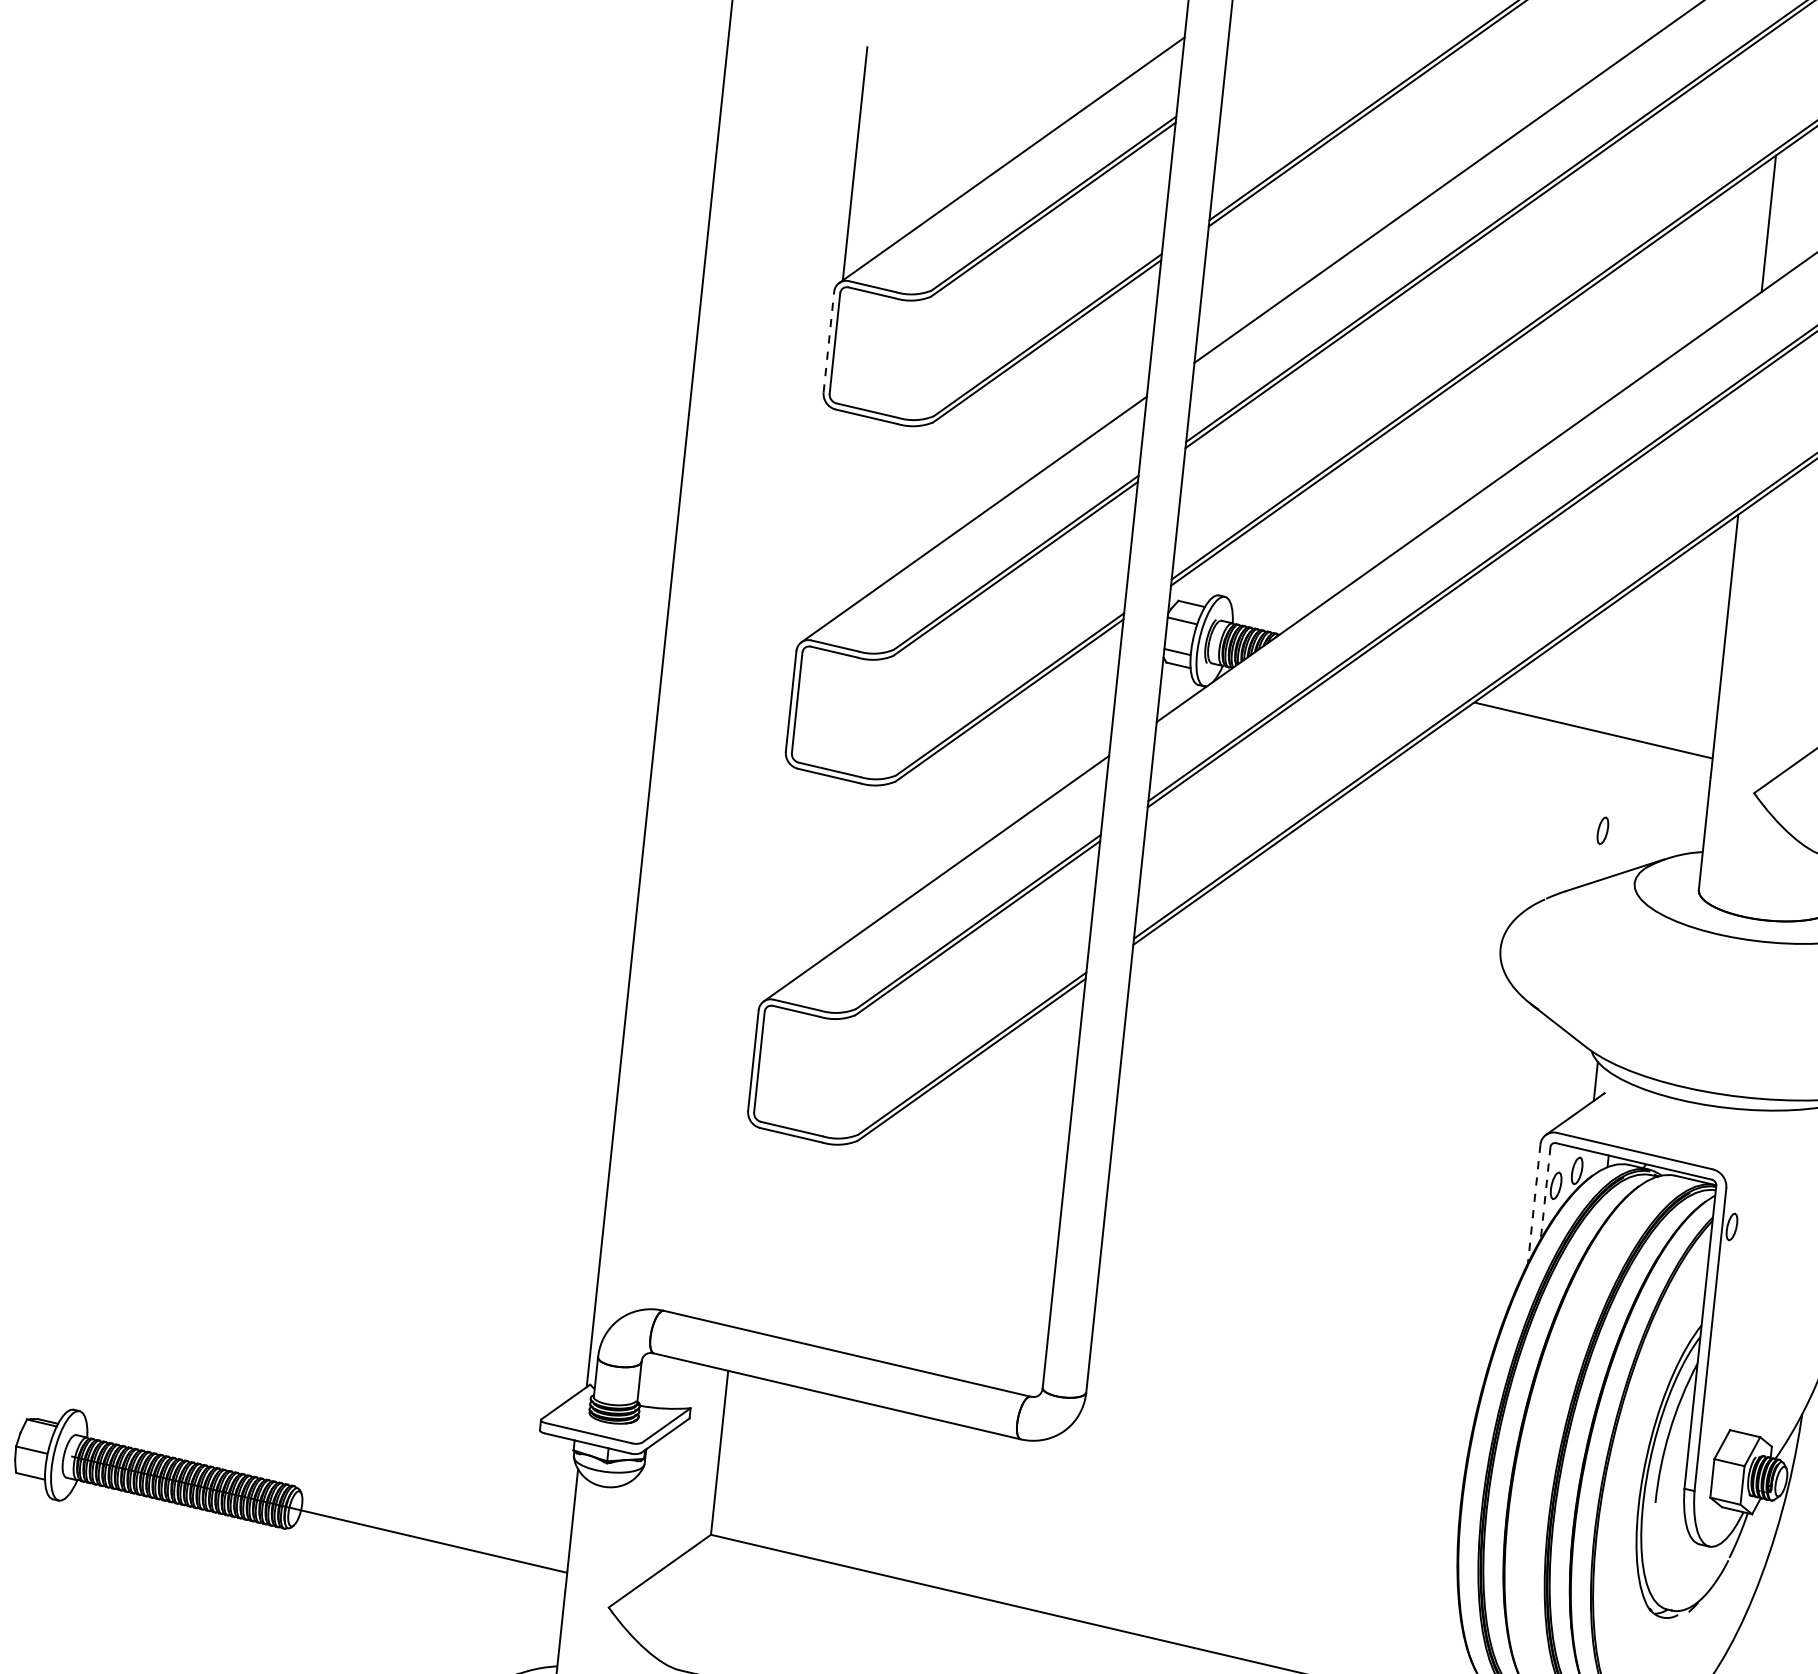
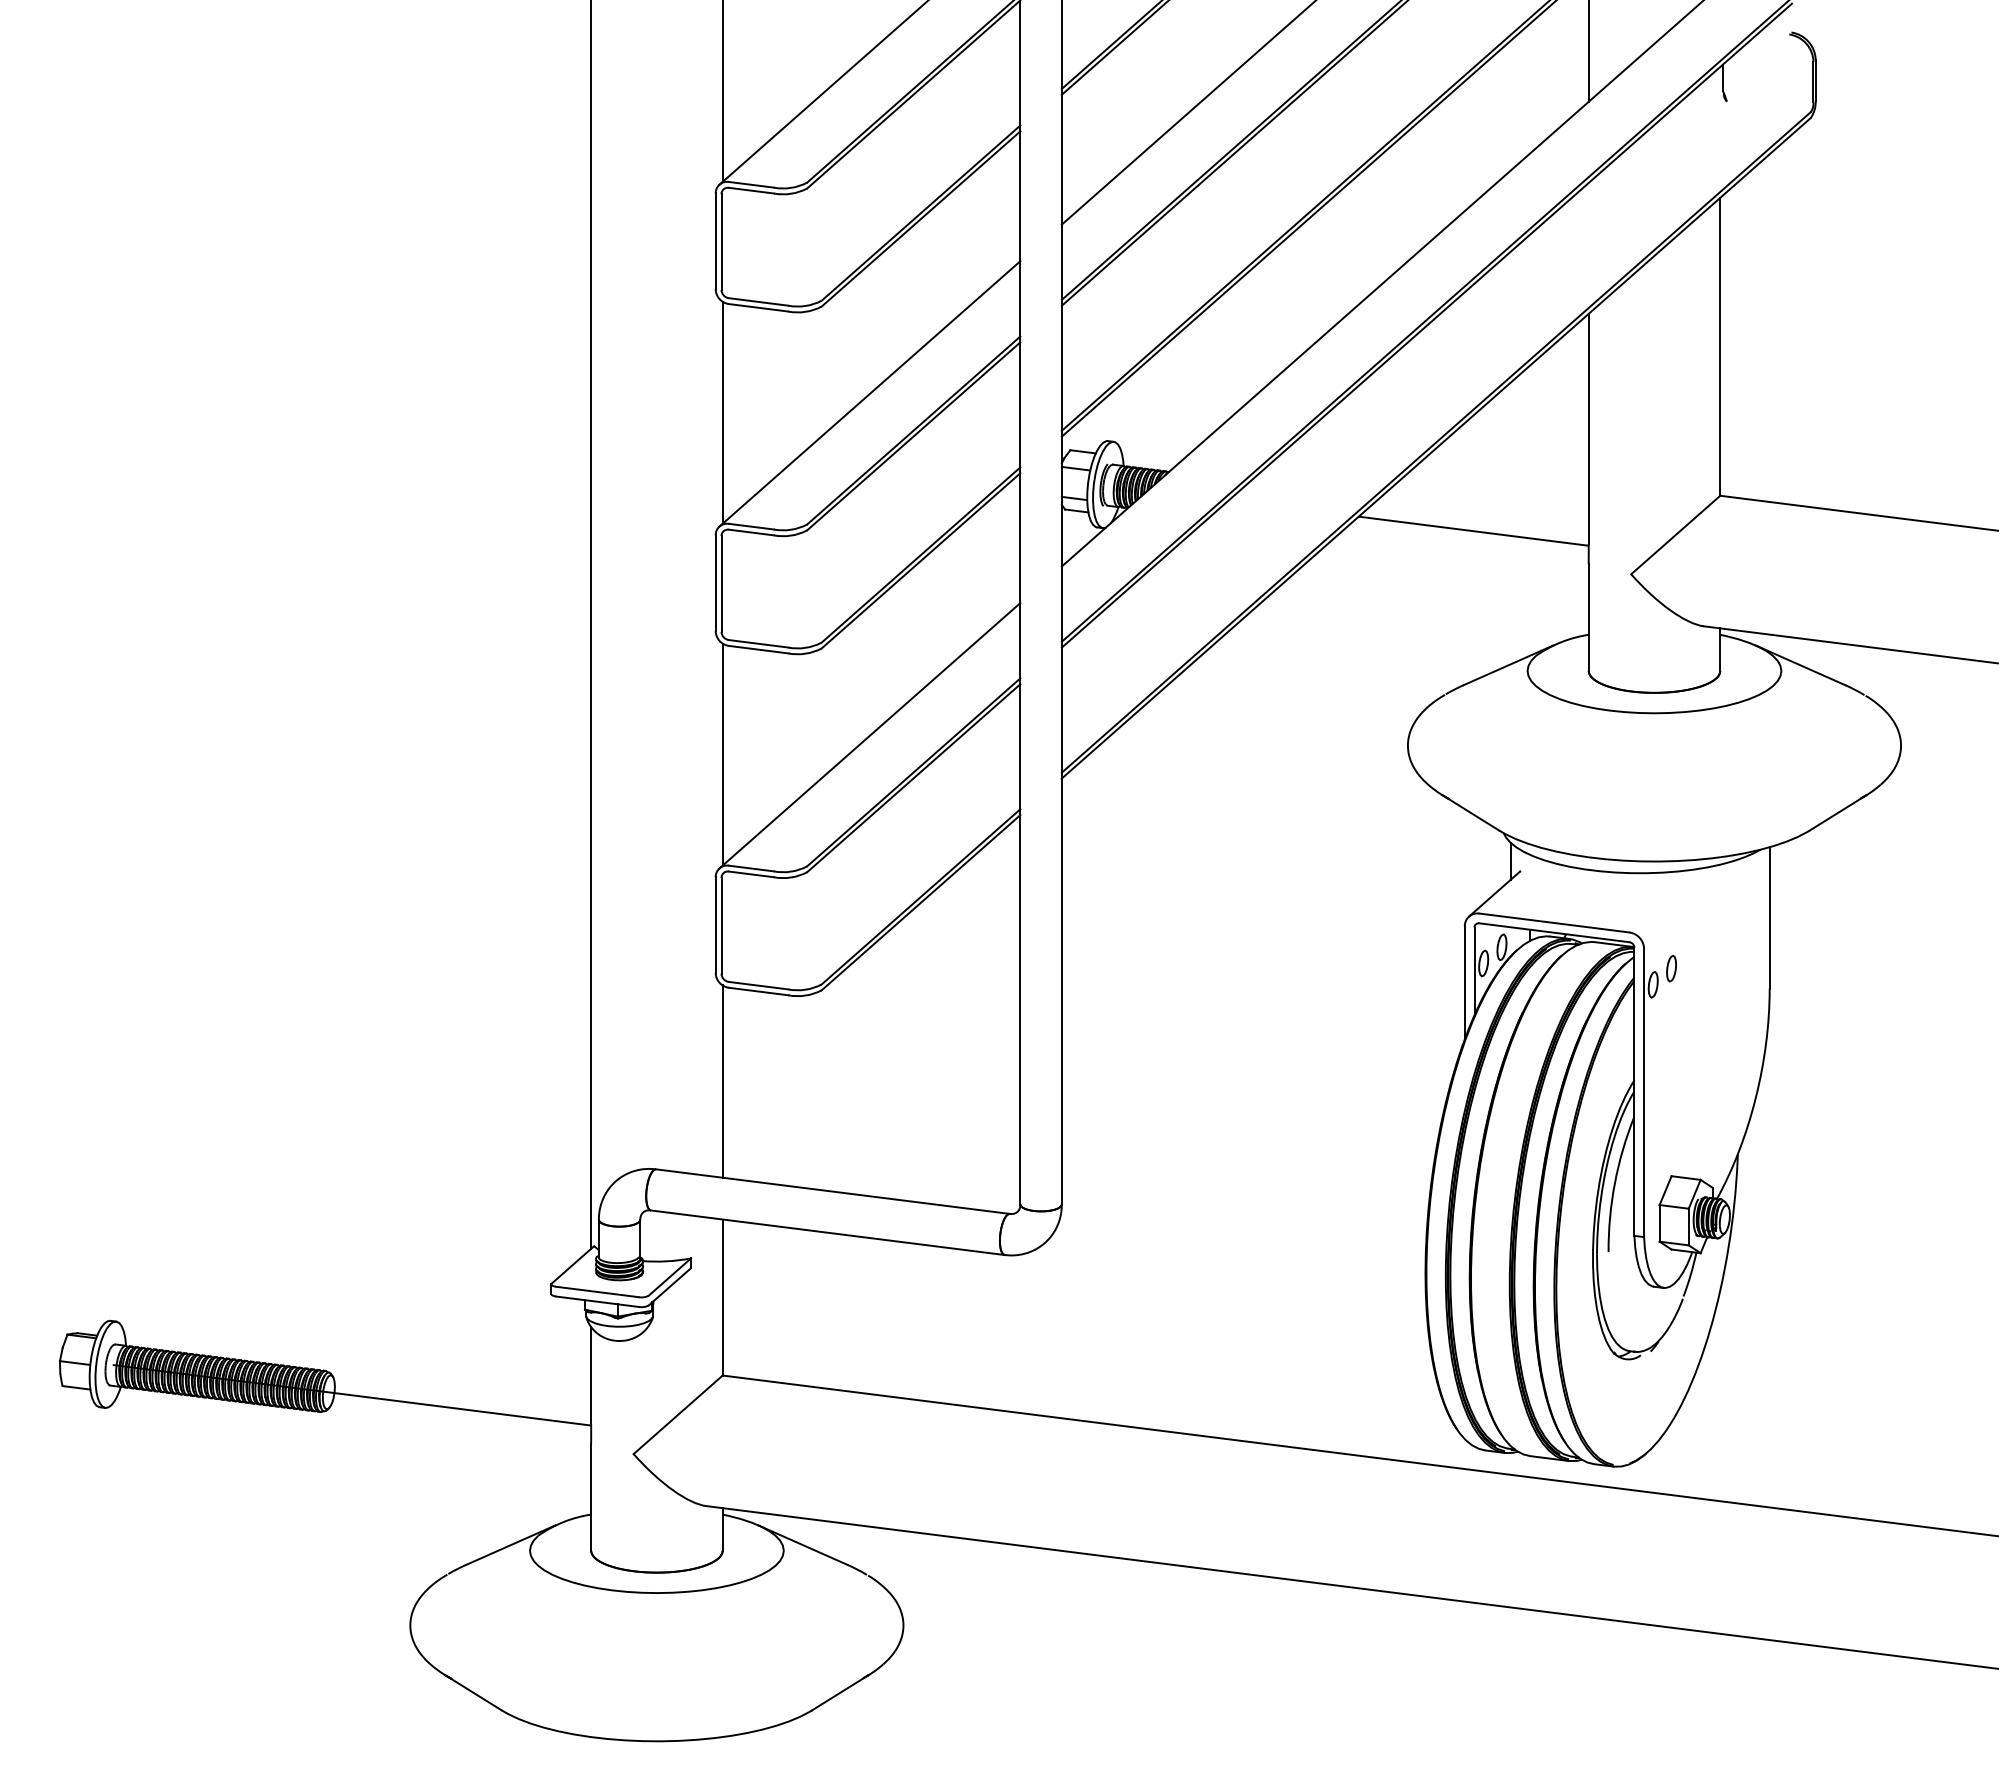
line: (828, 342) -> (715, 241), dashed -> solid
line: (817, 522) -> (722, 412), added
part: (1602, 830) -> (1671, 968), moved
line: (779, 882) -> (722, 754), added
line: (1545, 1193) -> (1474, 971), dashed -> solid
line: (1533, 1204) -> (1464, 983), dashed -> solid
line: (743, 1225) -> (722, 1081), added

